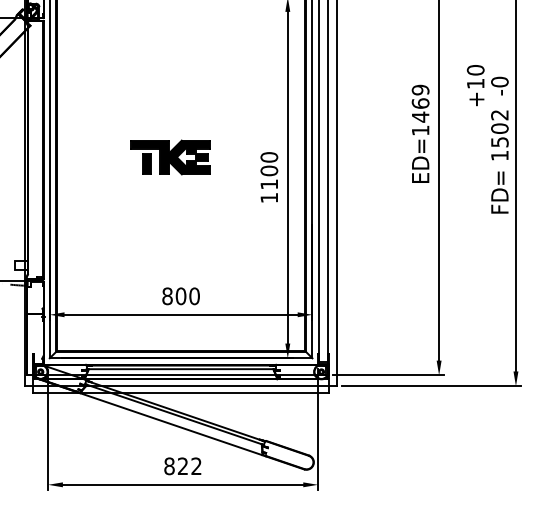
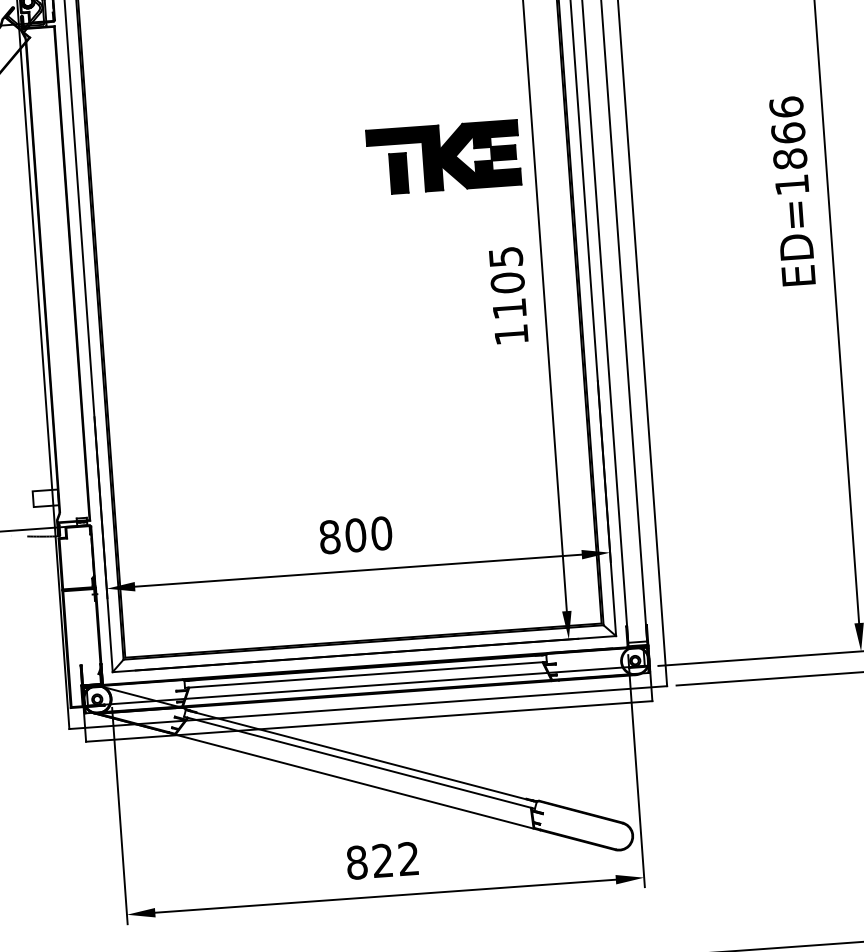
text: (420, 103) -> (788, 132), ED=1469 -> ED=1866
part: (170, 157) -> (443, 157), moved
text: (269, 157) -> (506, 257), 1100 -> 1105

